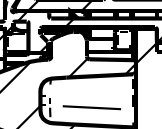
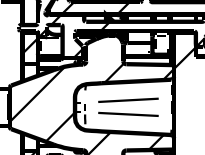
line: (91, 93) -> (128, 99), added

